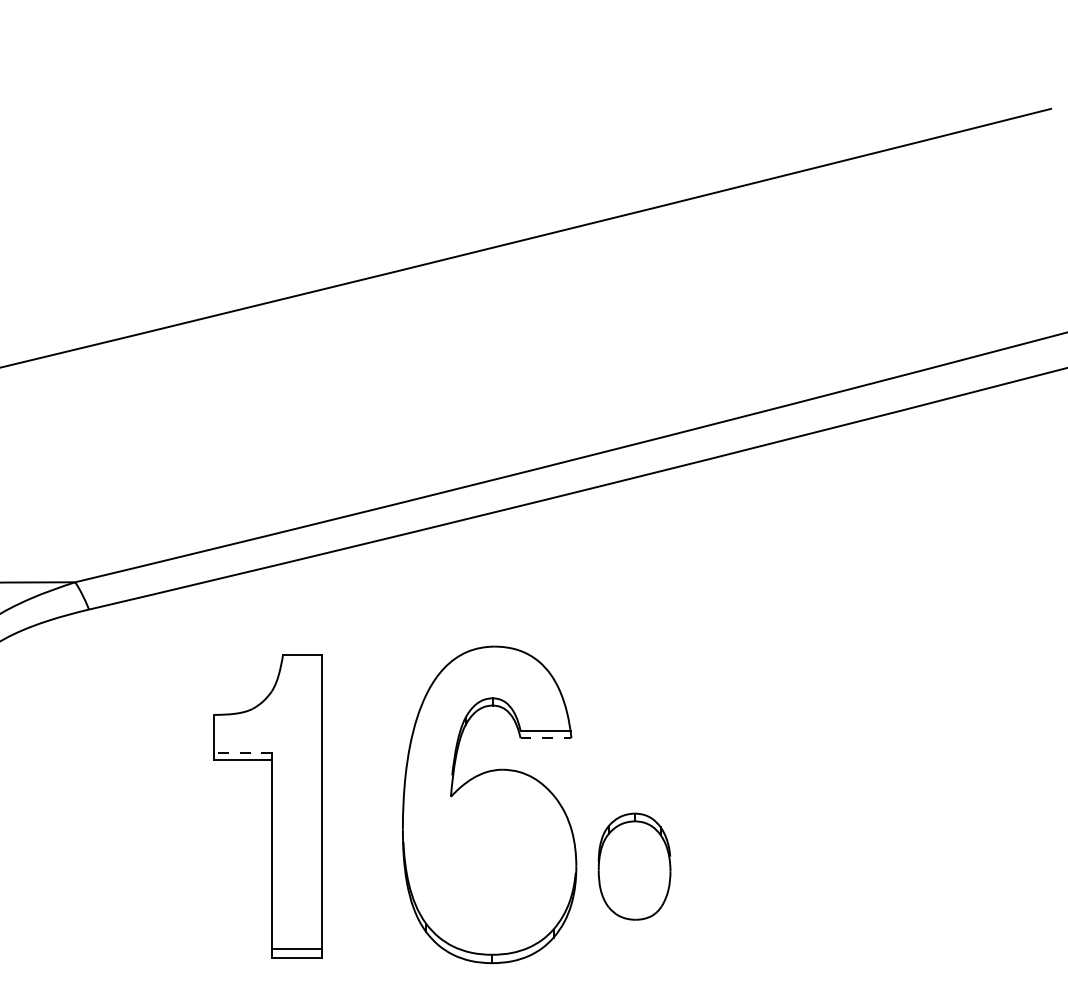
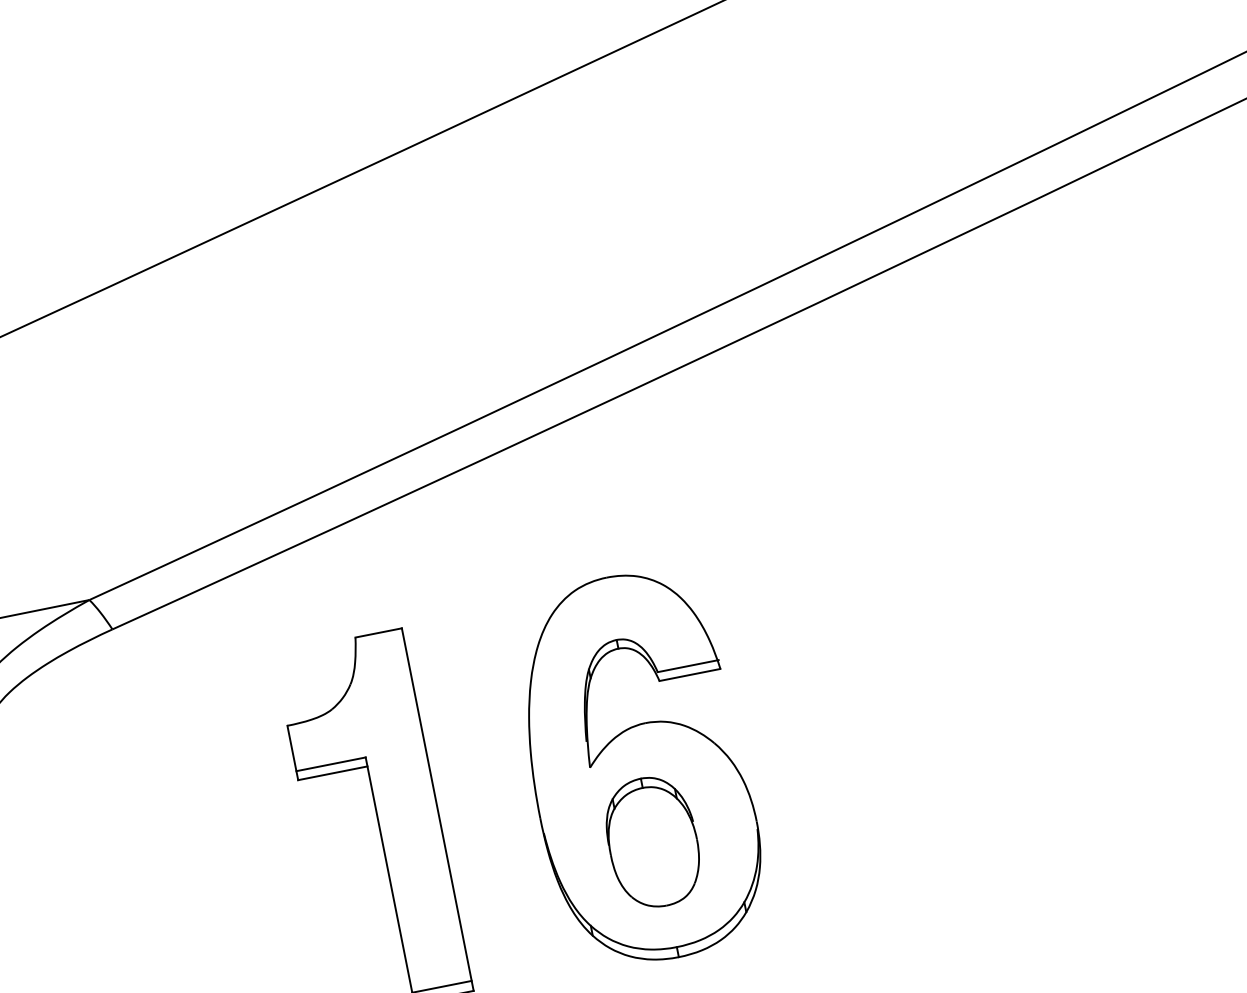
line: (546, 738) -> (690, 675), dashed -> solid
line: (243, 752) -> (331, 763), dashed -> solid
part: (634, 866) -> (652, 842), moved

